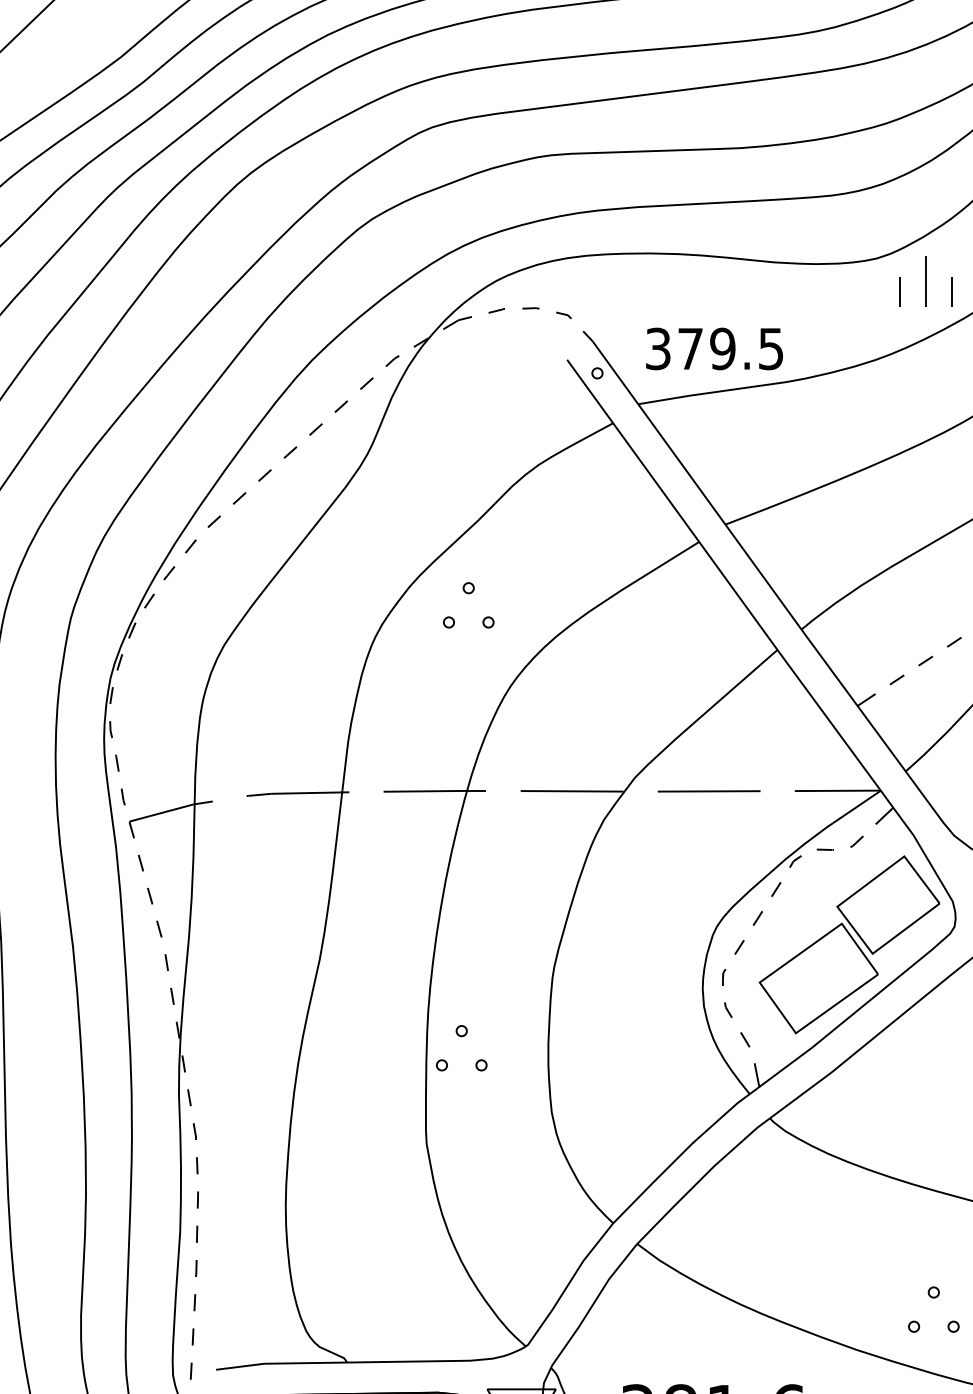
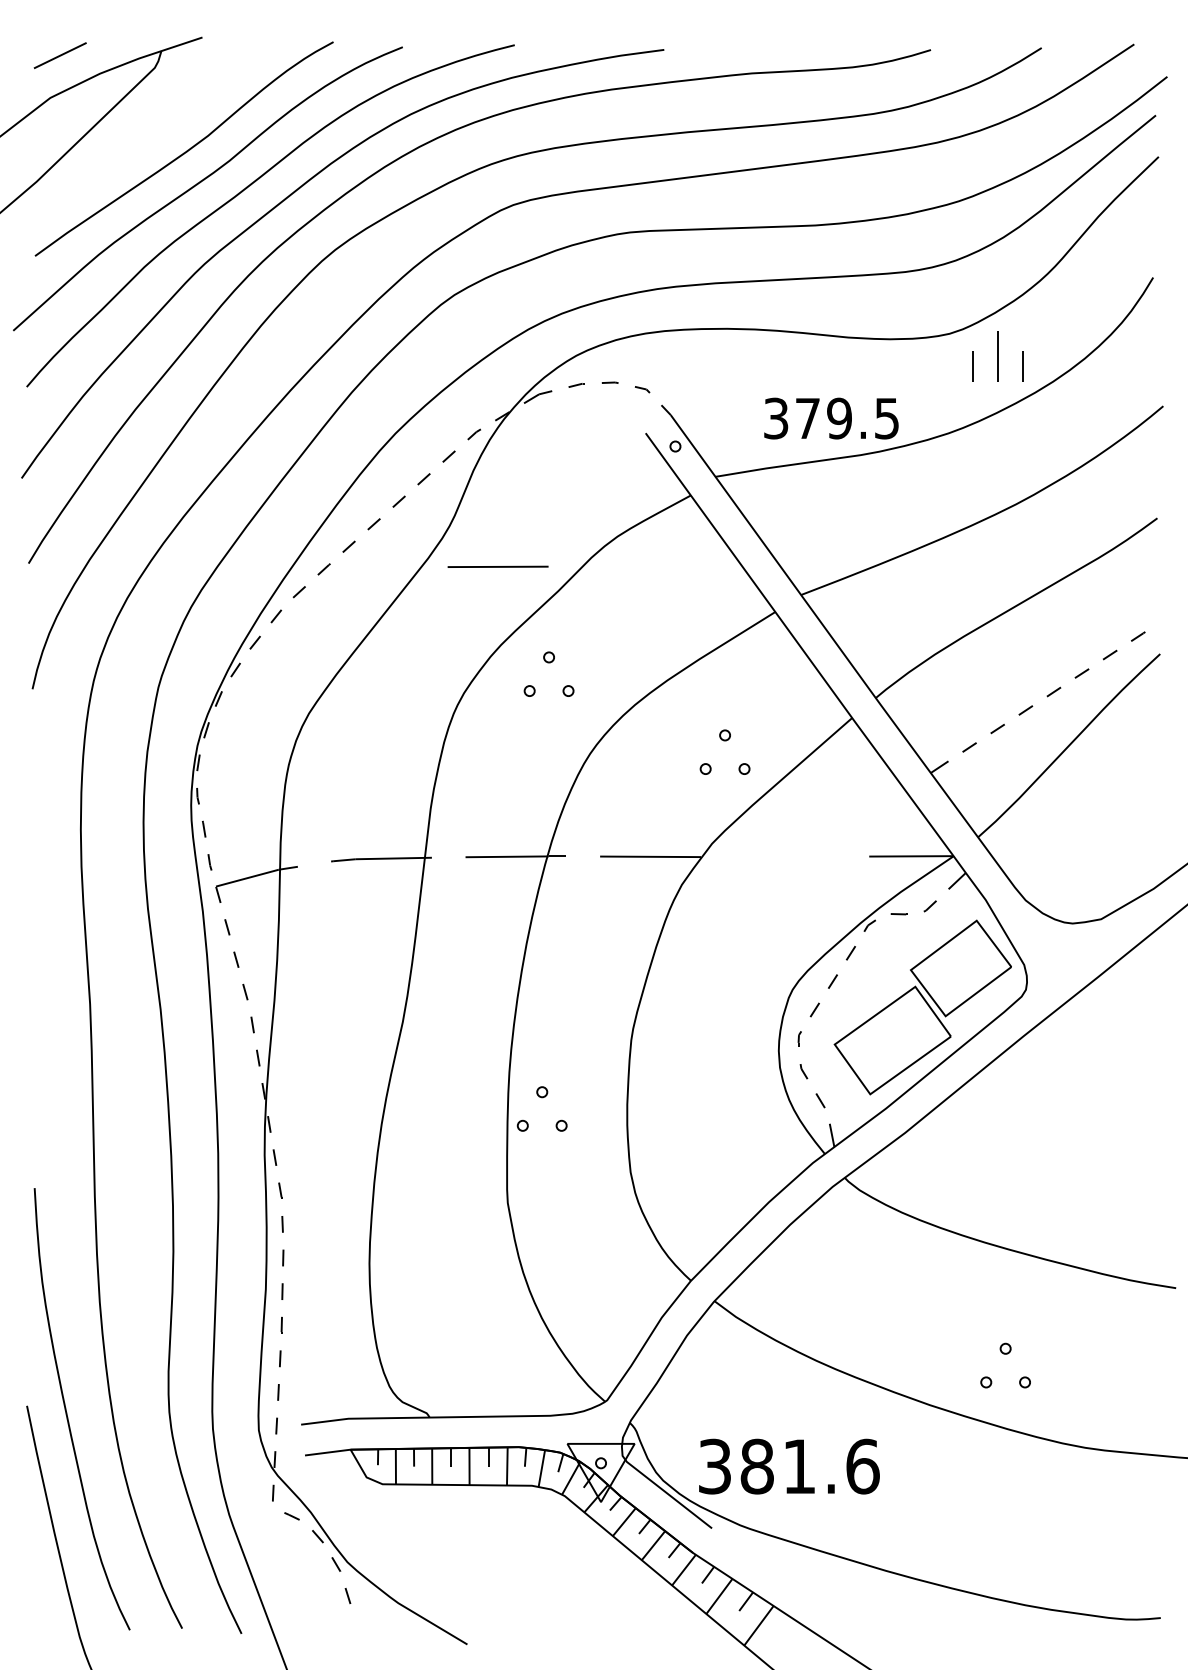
text: (714, 348) -> (831, 418), moved
part: (647, 673) -> (724, 741), added
line: (708, 790) -> (497, 566), moved

